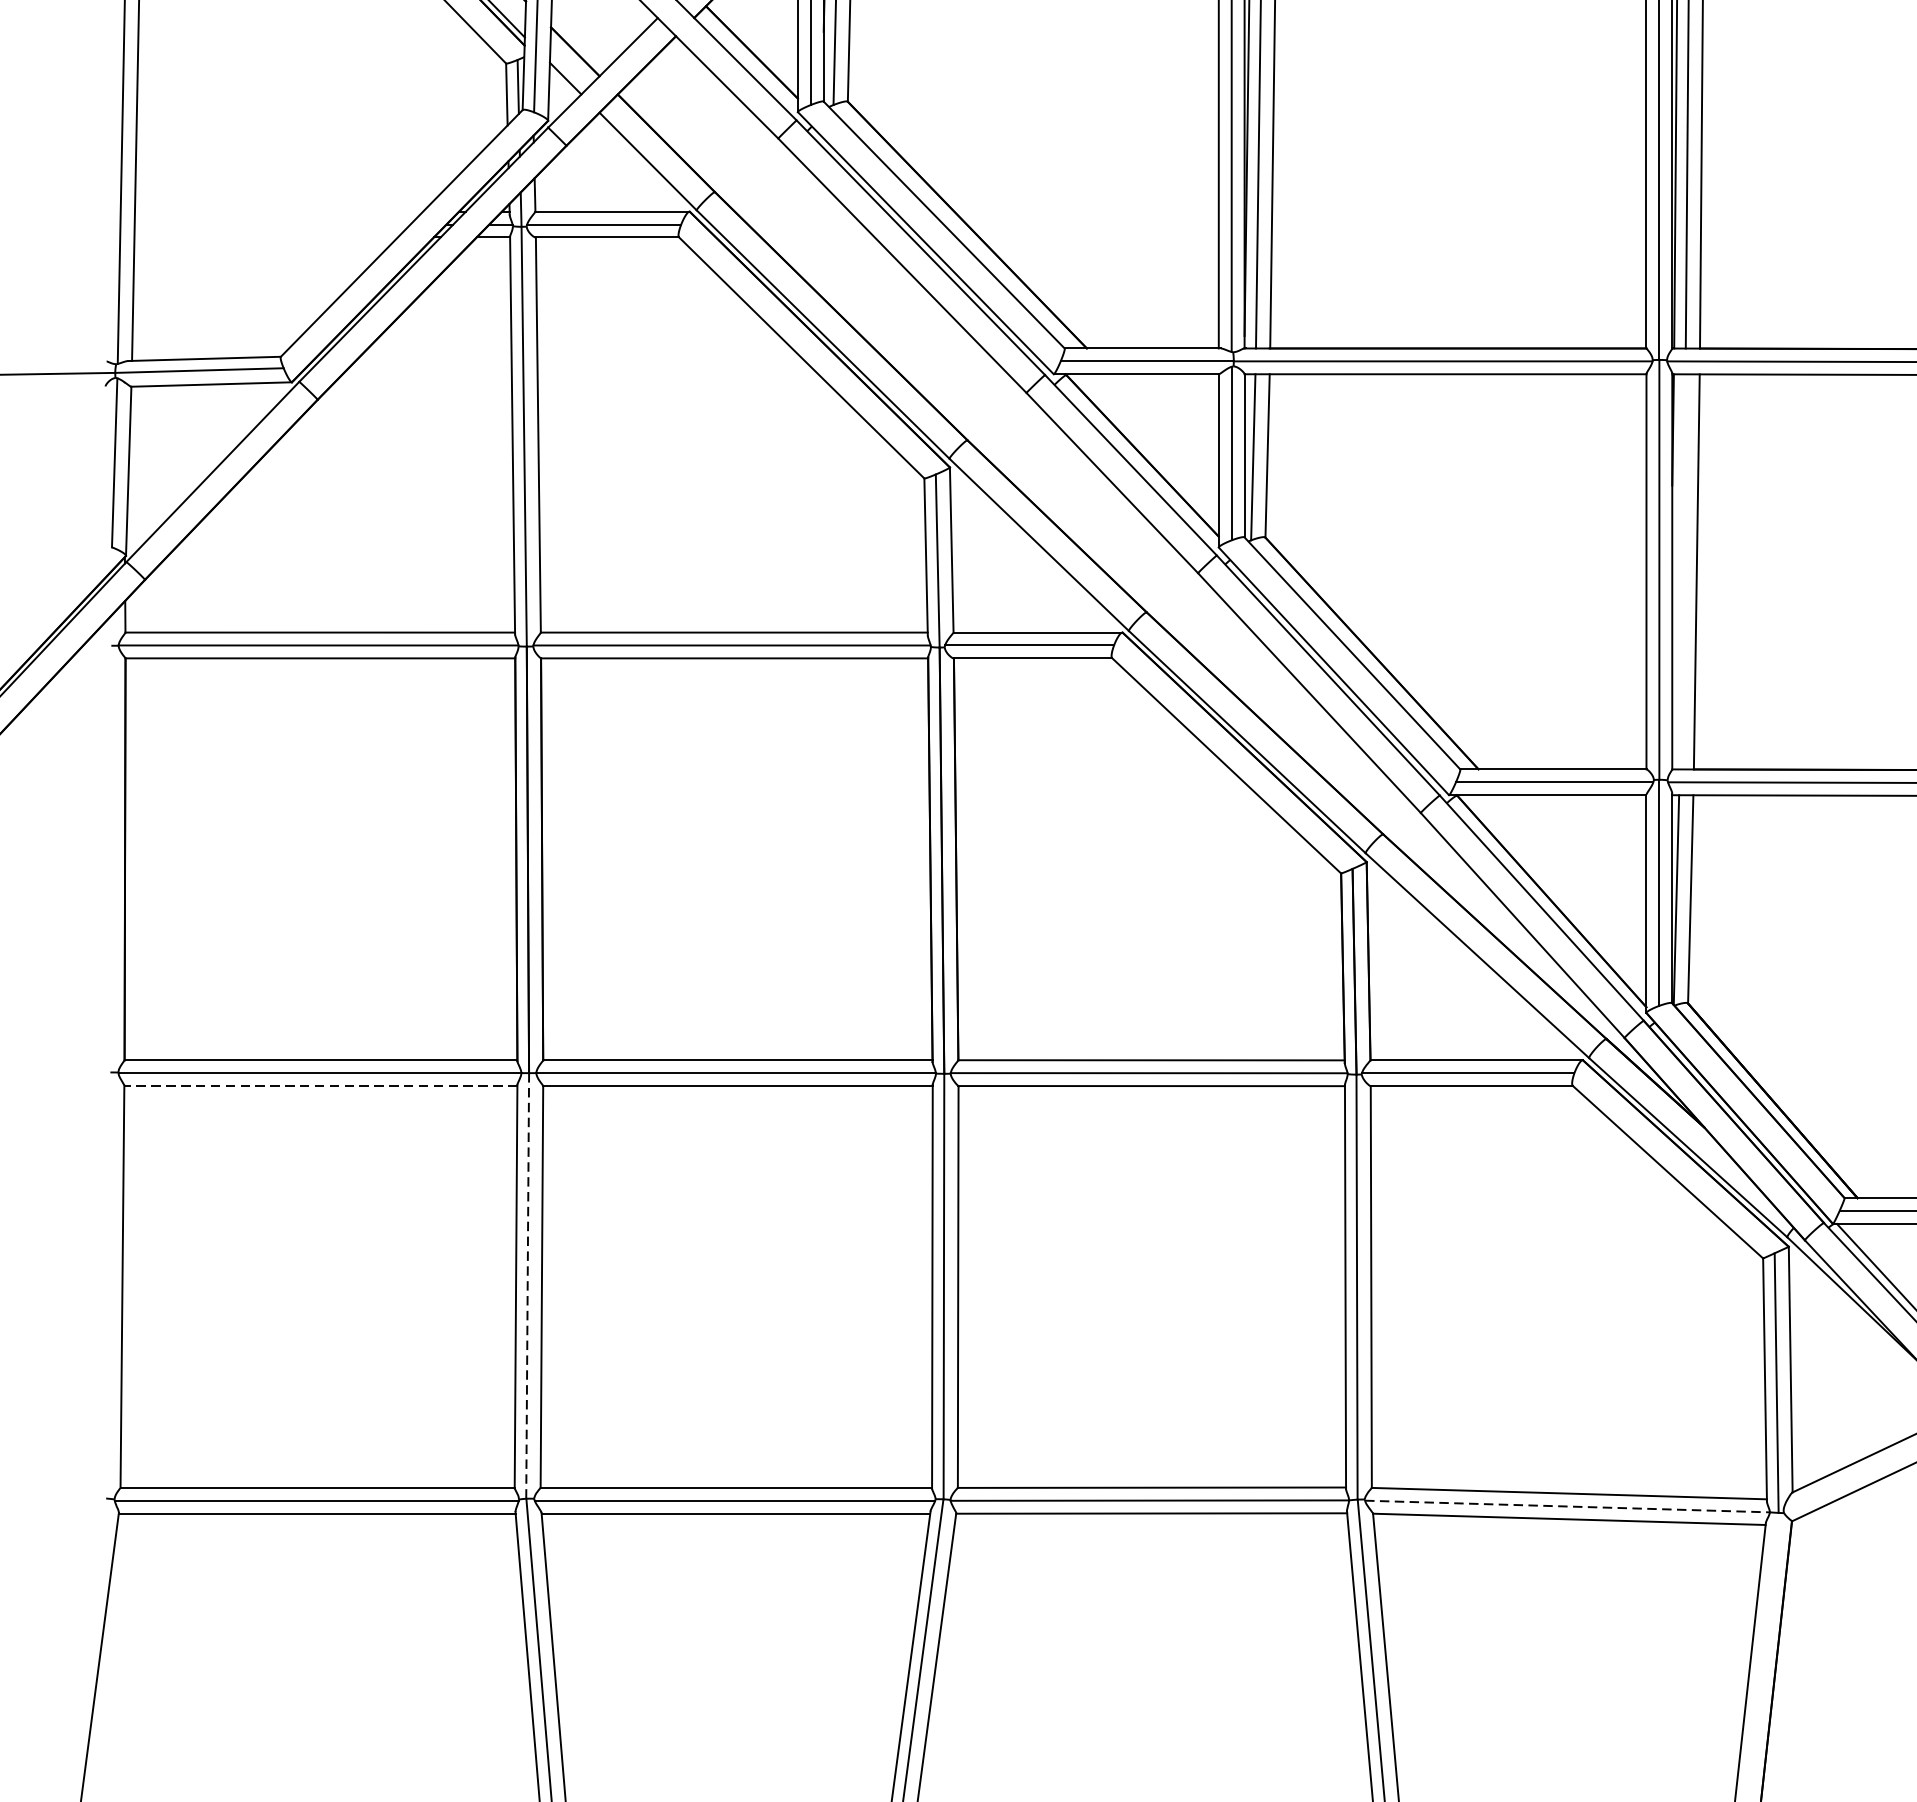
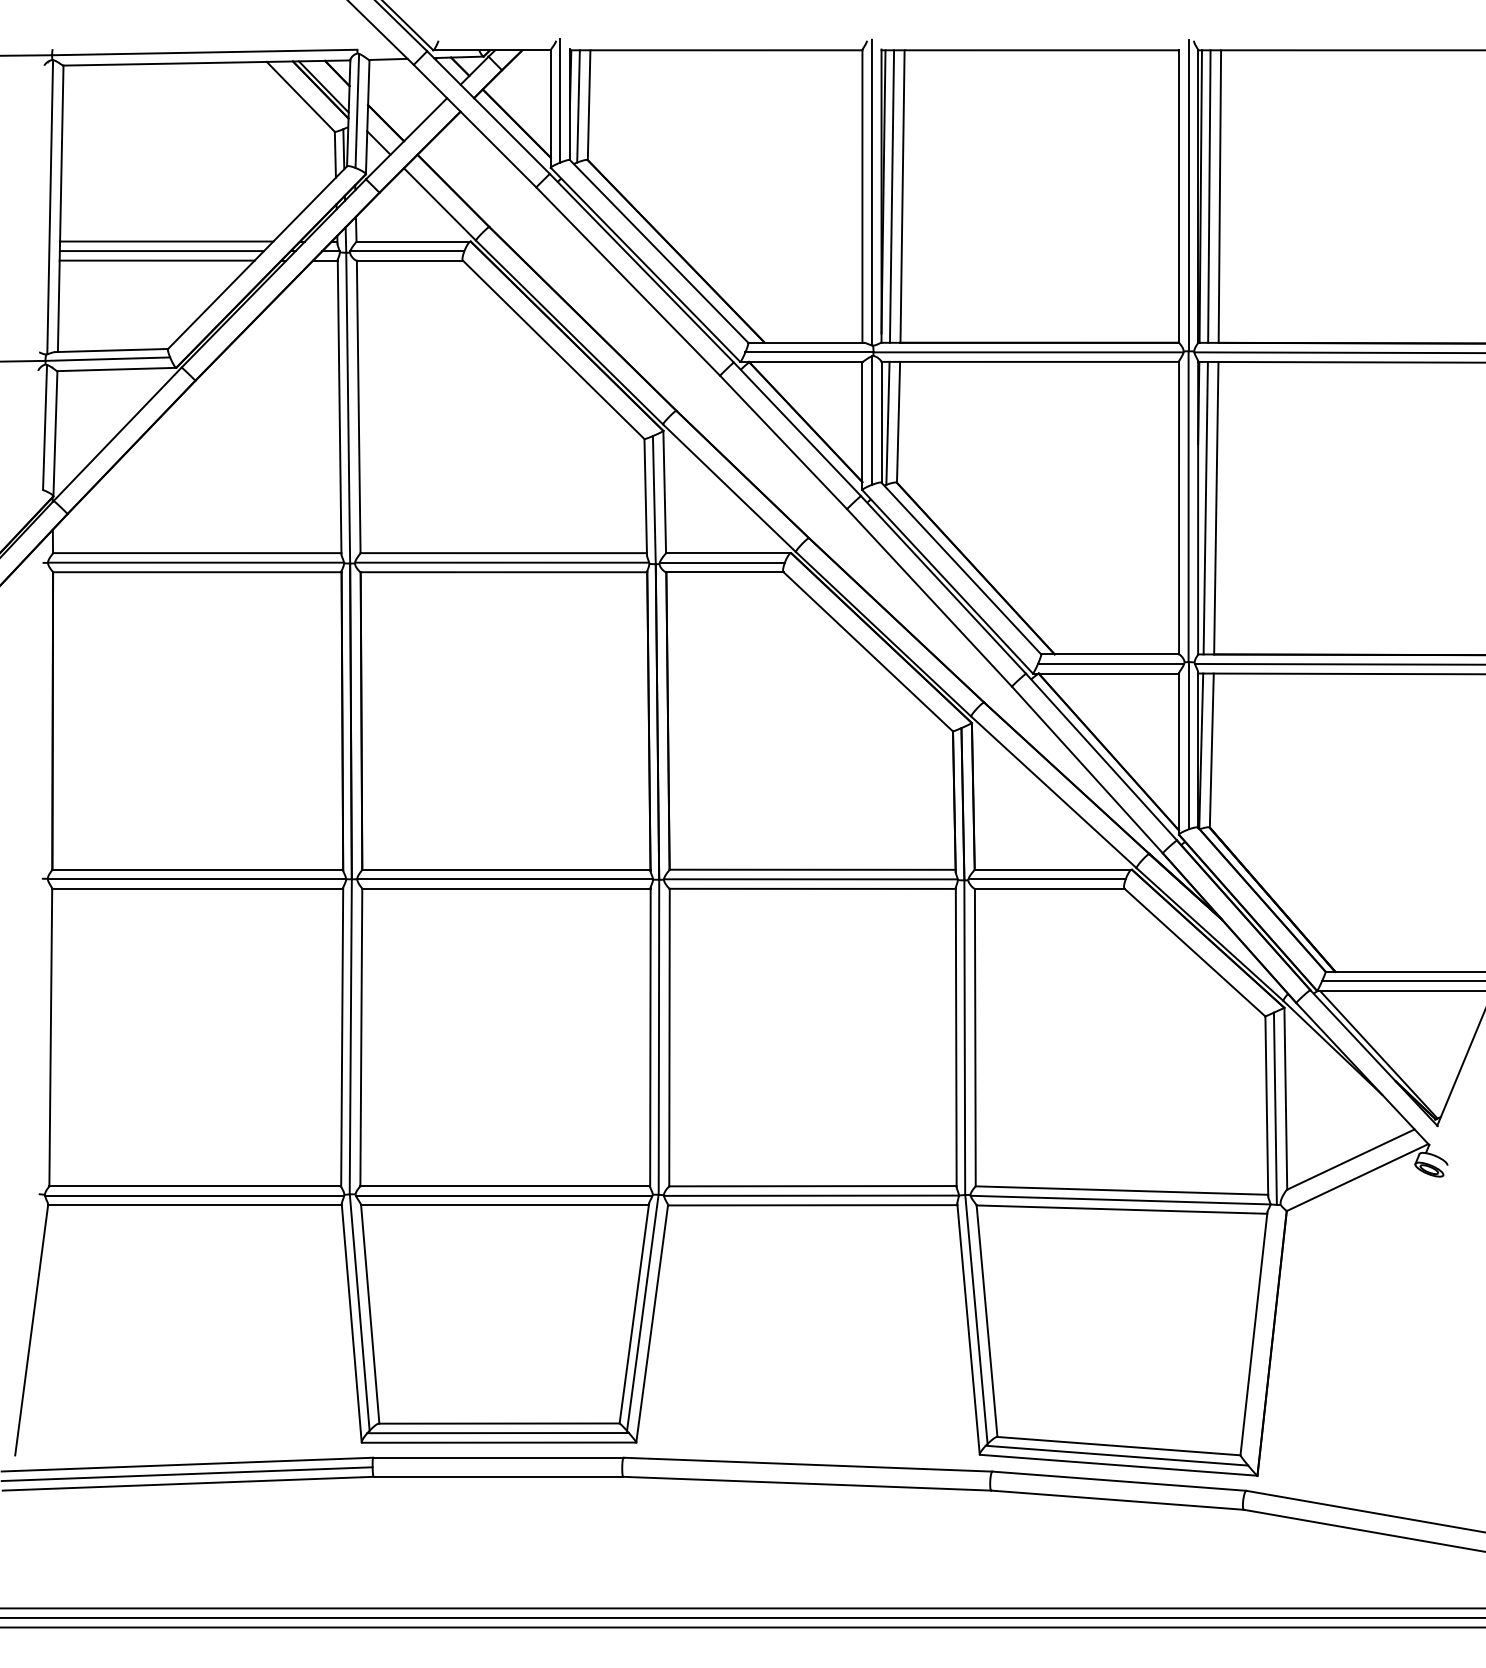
line: (278, 211) -> (166, 241), added
line: (271, 225) -> (161, 251), added
line: (265, 237) -> (156, 260), added
line: (1682, 570) -> (1205, 507), added
line: (320, 1085) -> (197, 888), dashed -> solid
line: (527, 1285) -> (350, 1036), dashed -> solid
line: (1567, 1507) -> (1120, 1200), dashed -> solid

